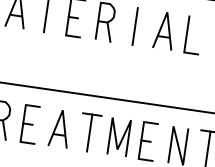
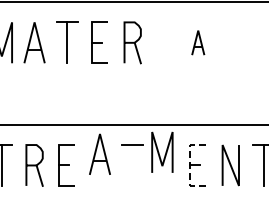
line: (135, 26) -> (165, 42), removed
part: (165, 30) -> (198, 42), size x0.6
line: (187, 33) -> (223, 42), removed
part: (59, 127) -> (99, 153), moved
line: (89, 133) -> (132, 165), removed
line: (122, 136) -> (165, 151), moved
line: (141, 139) -> (189, 164), solid -> dashed

